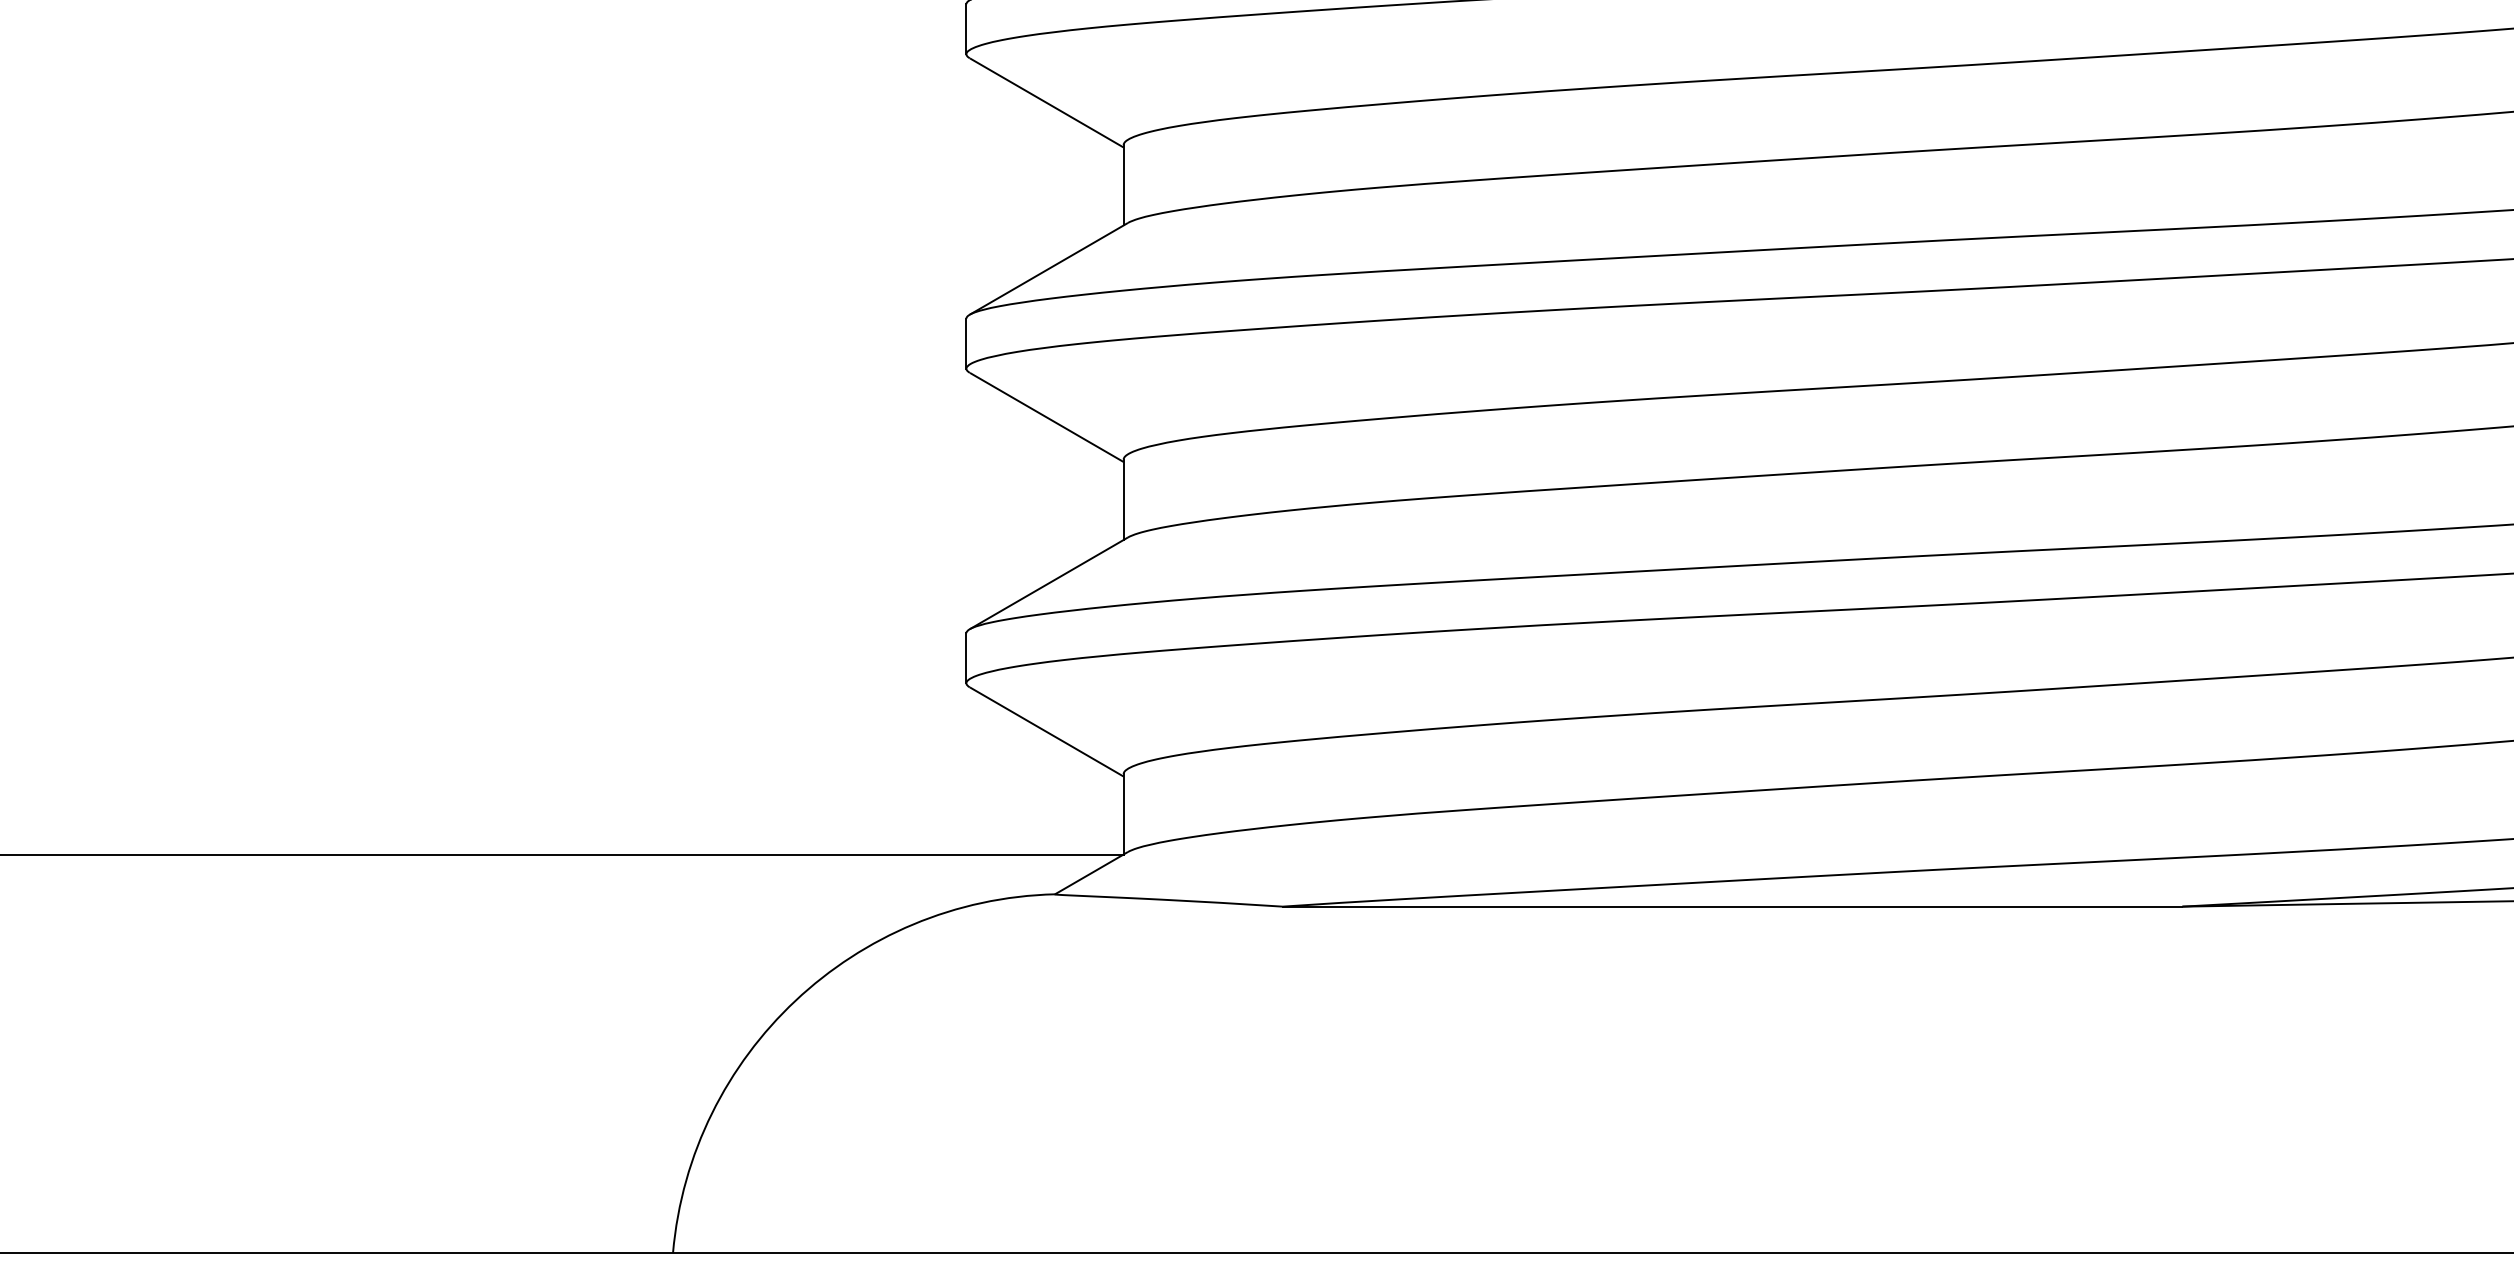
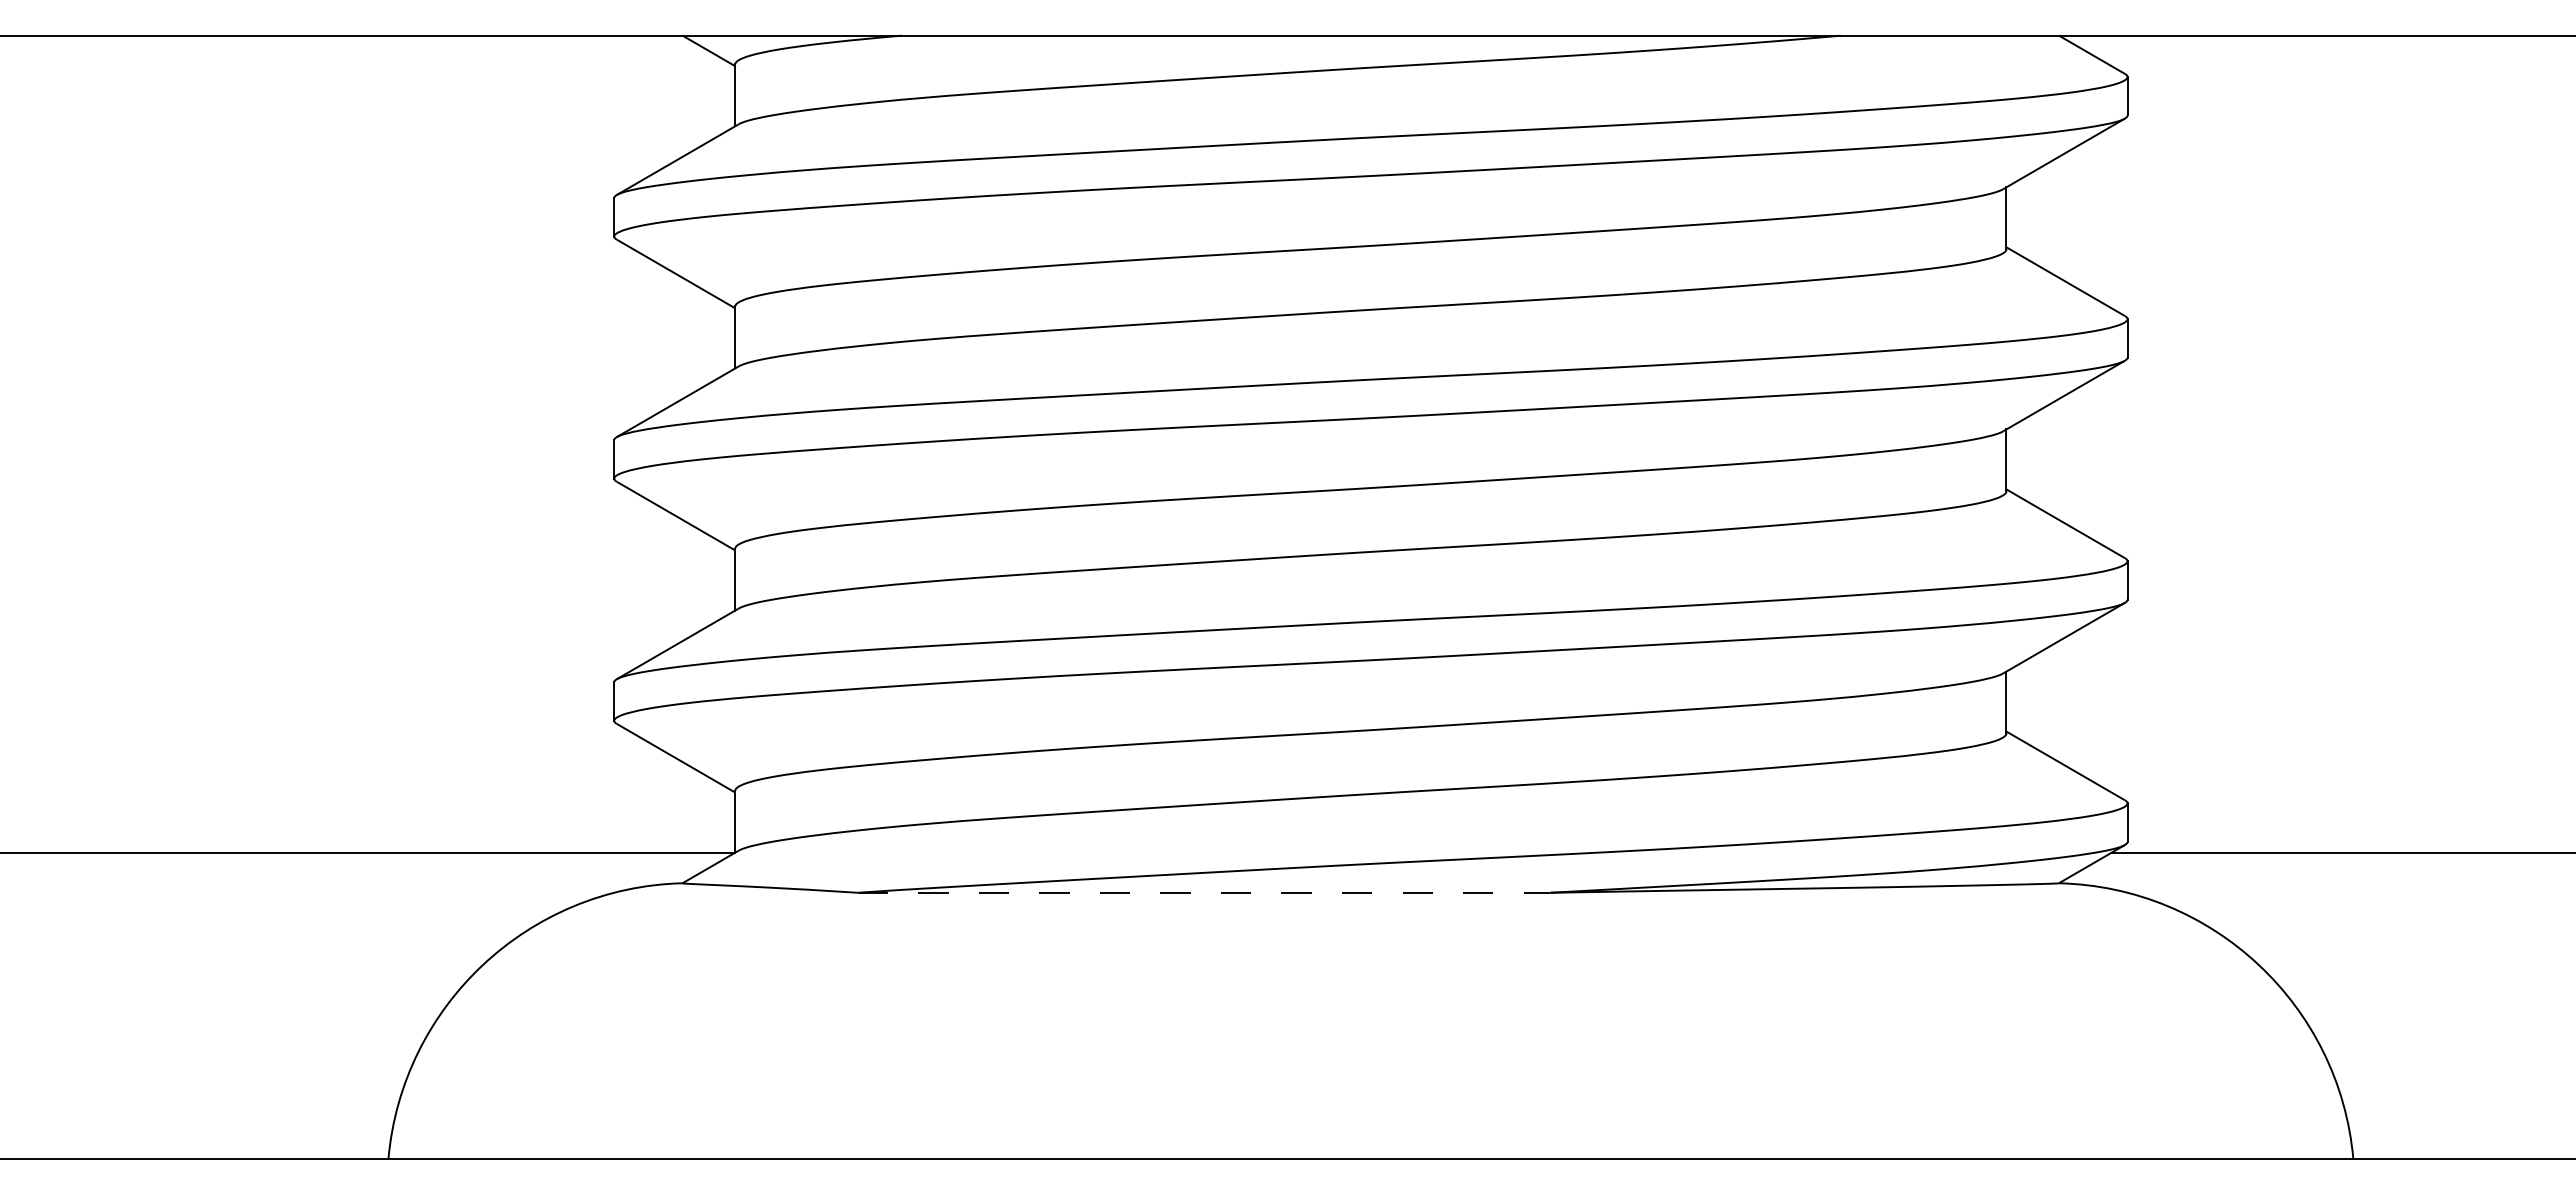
line: (1733, 906) -> (1204, 892), solid -> dashed

